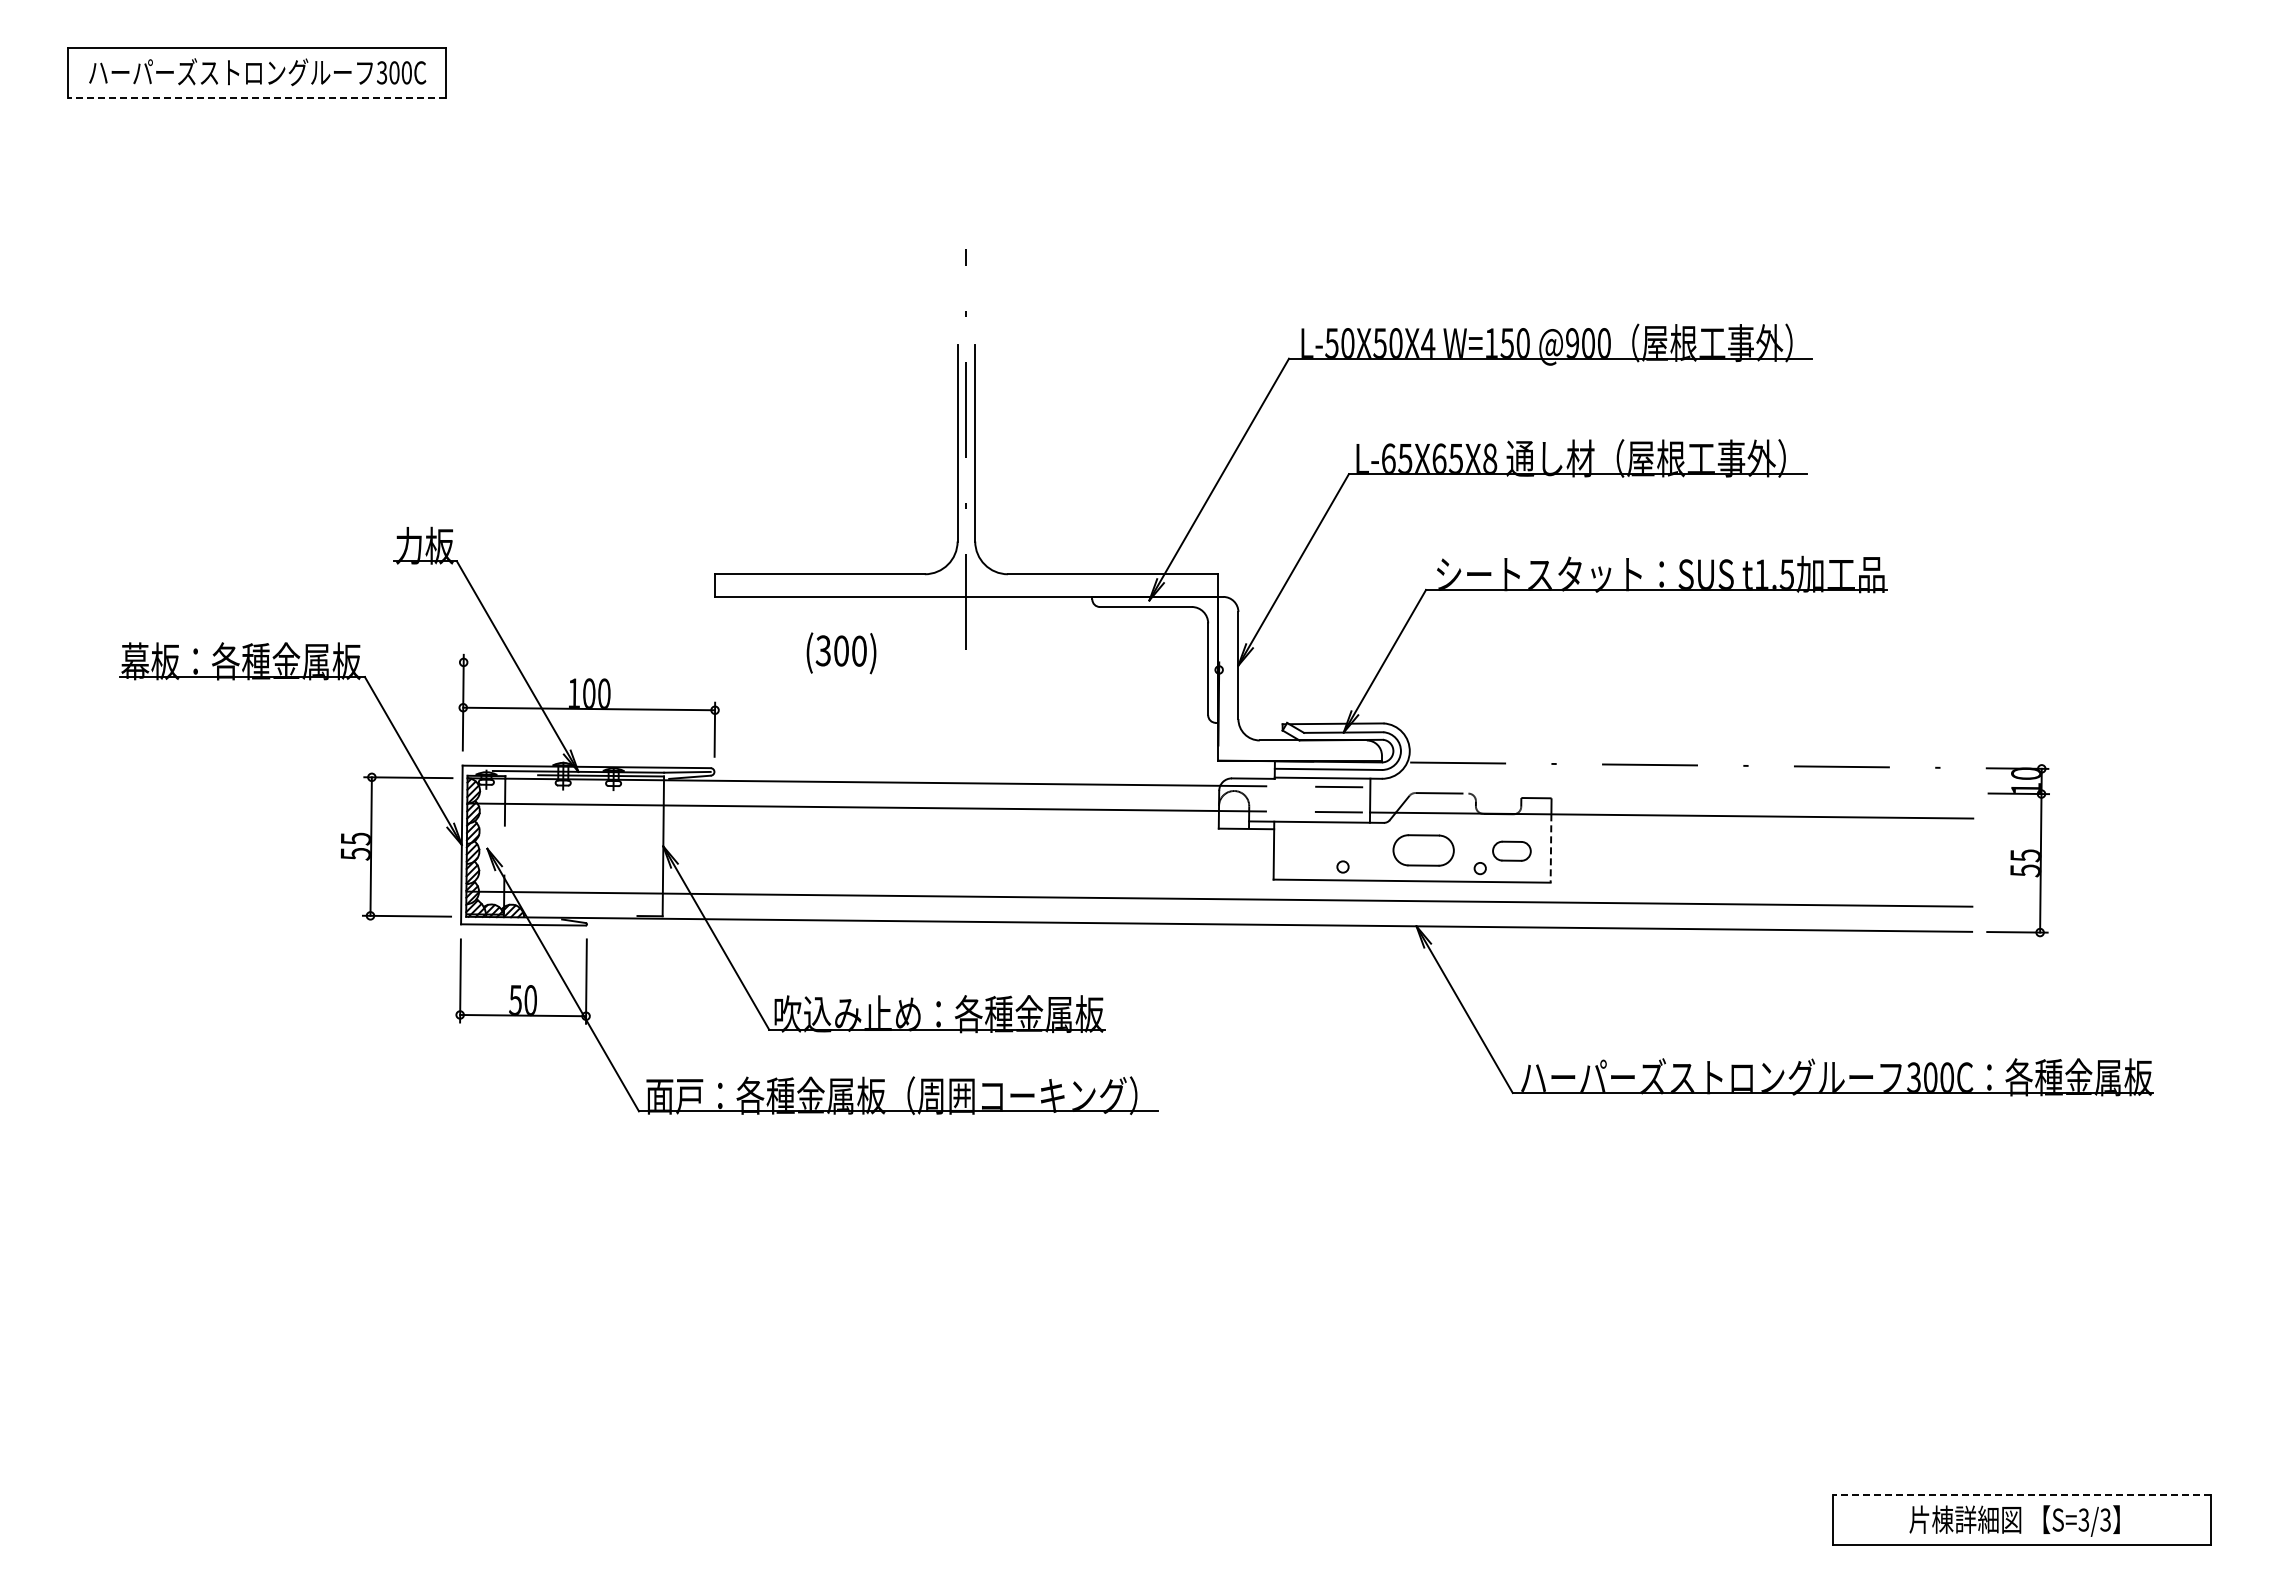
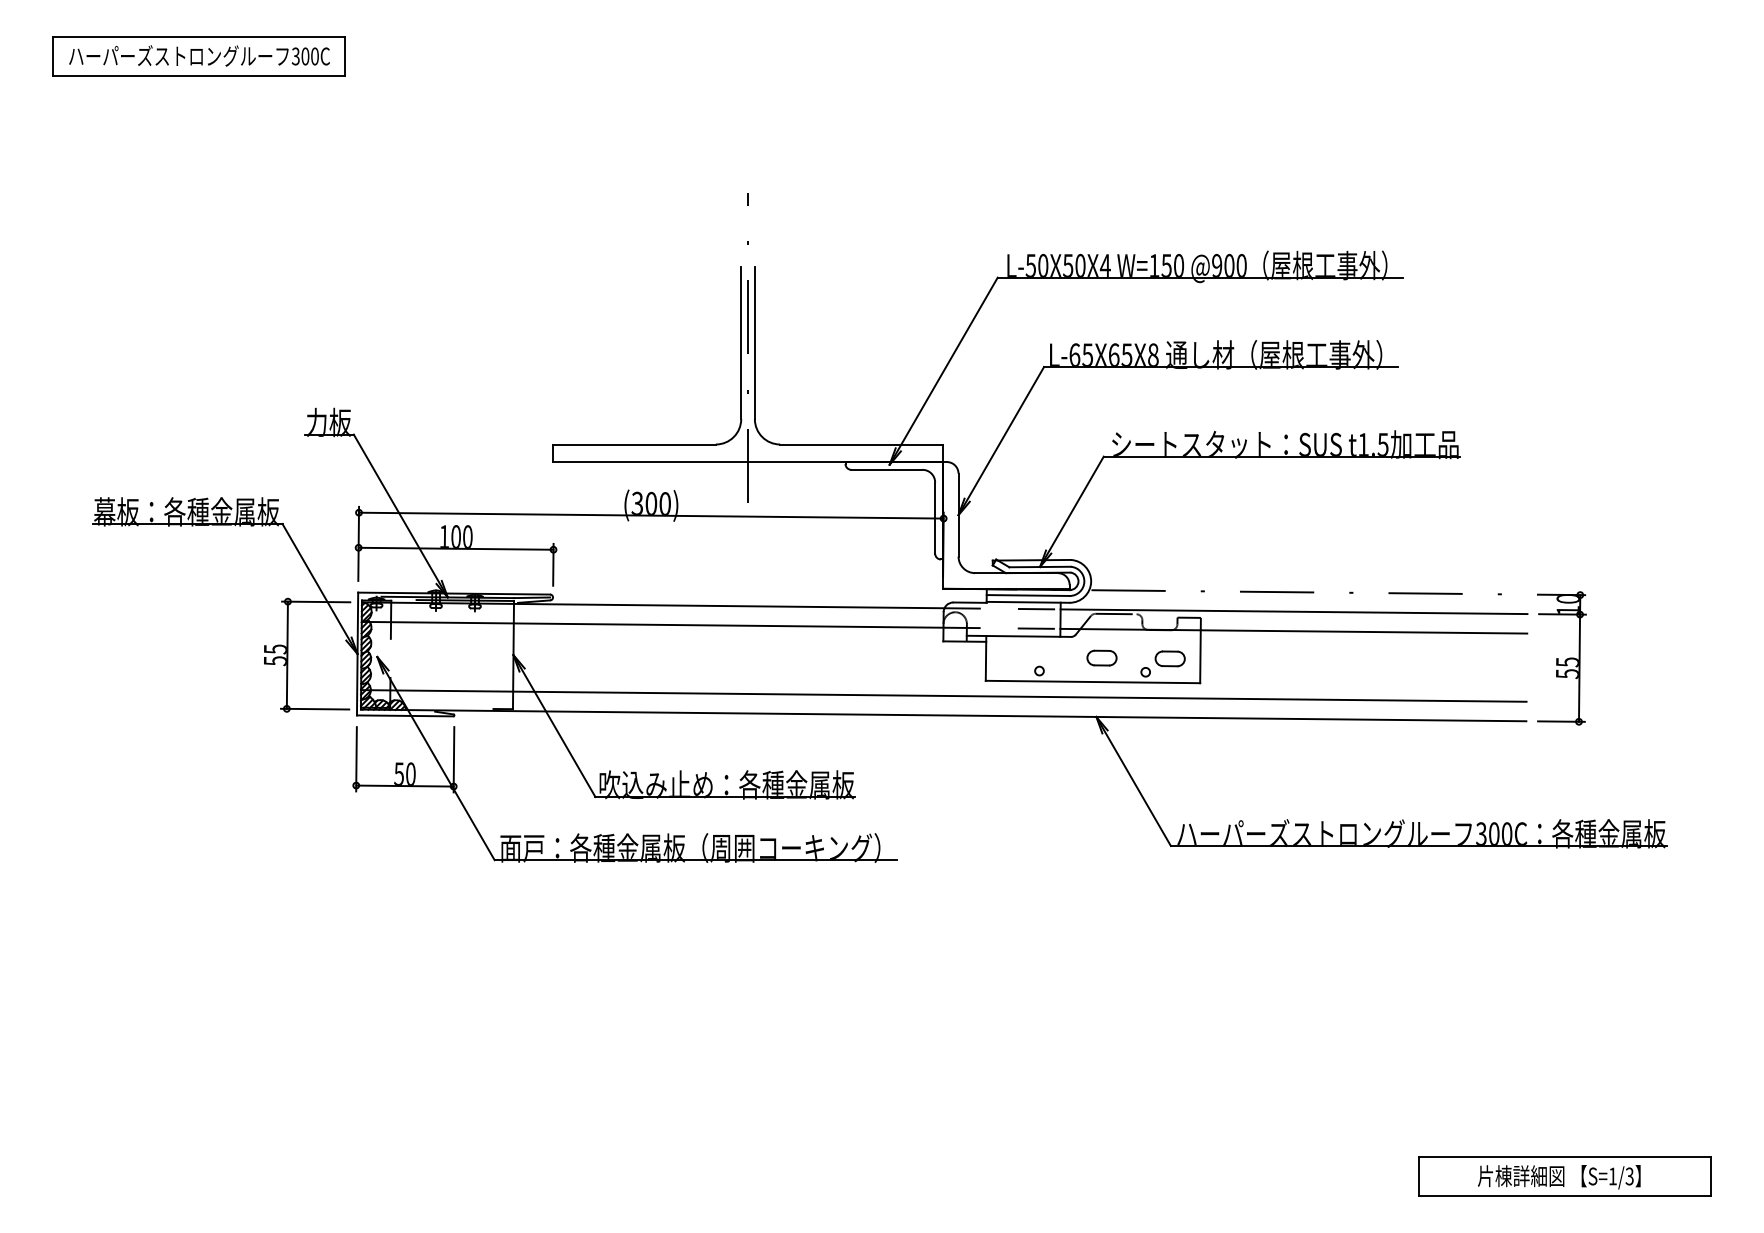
line: (257, 98) -> (199, 76), dashed -> solid
line: (841, 665) -> (651, 515), added
line: (1671, 790) -> (1293, 611), added
part: (1423, 849) -> (1101, 657), size x0.62
line: (1551, 849) -> (1200, 657), dashed -> solid
line: (2021, 1494) -> (1564, 1156), dashed -> solid
text: (2083, 1519) -> (1612, 1176), S=3/3 -> S=1/3

